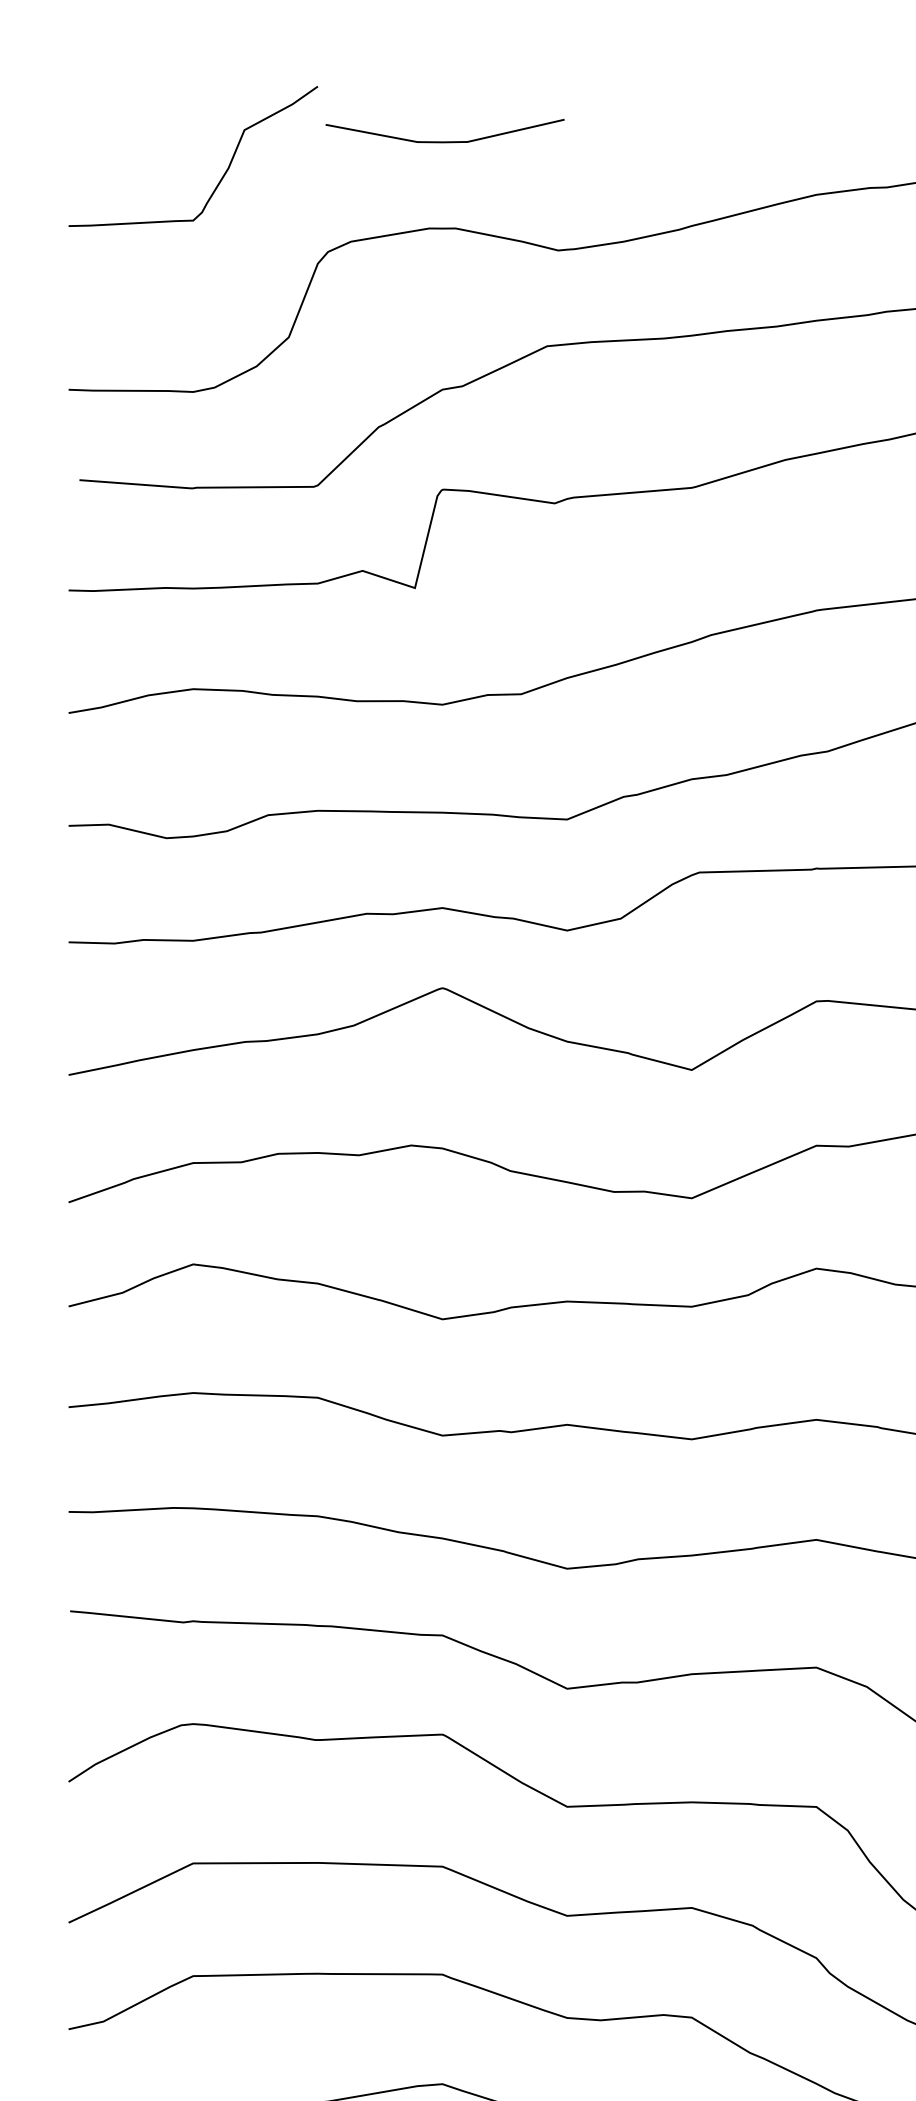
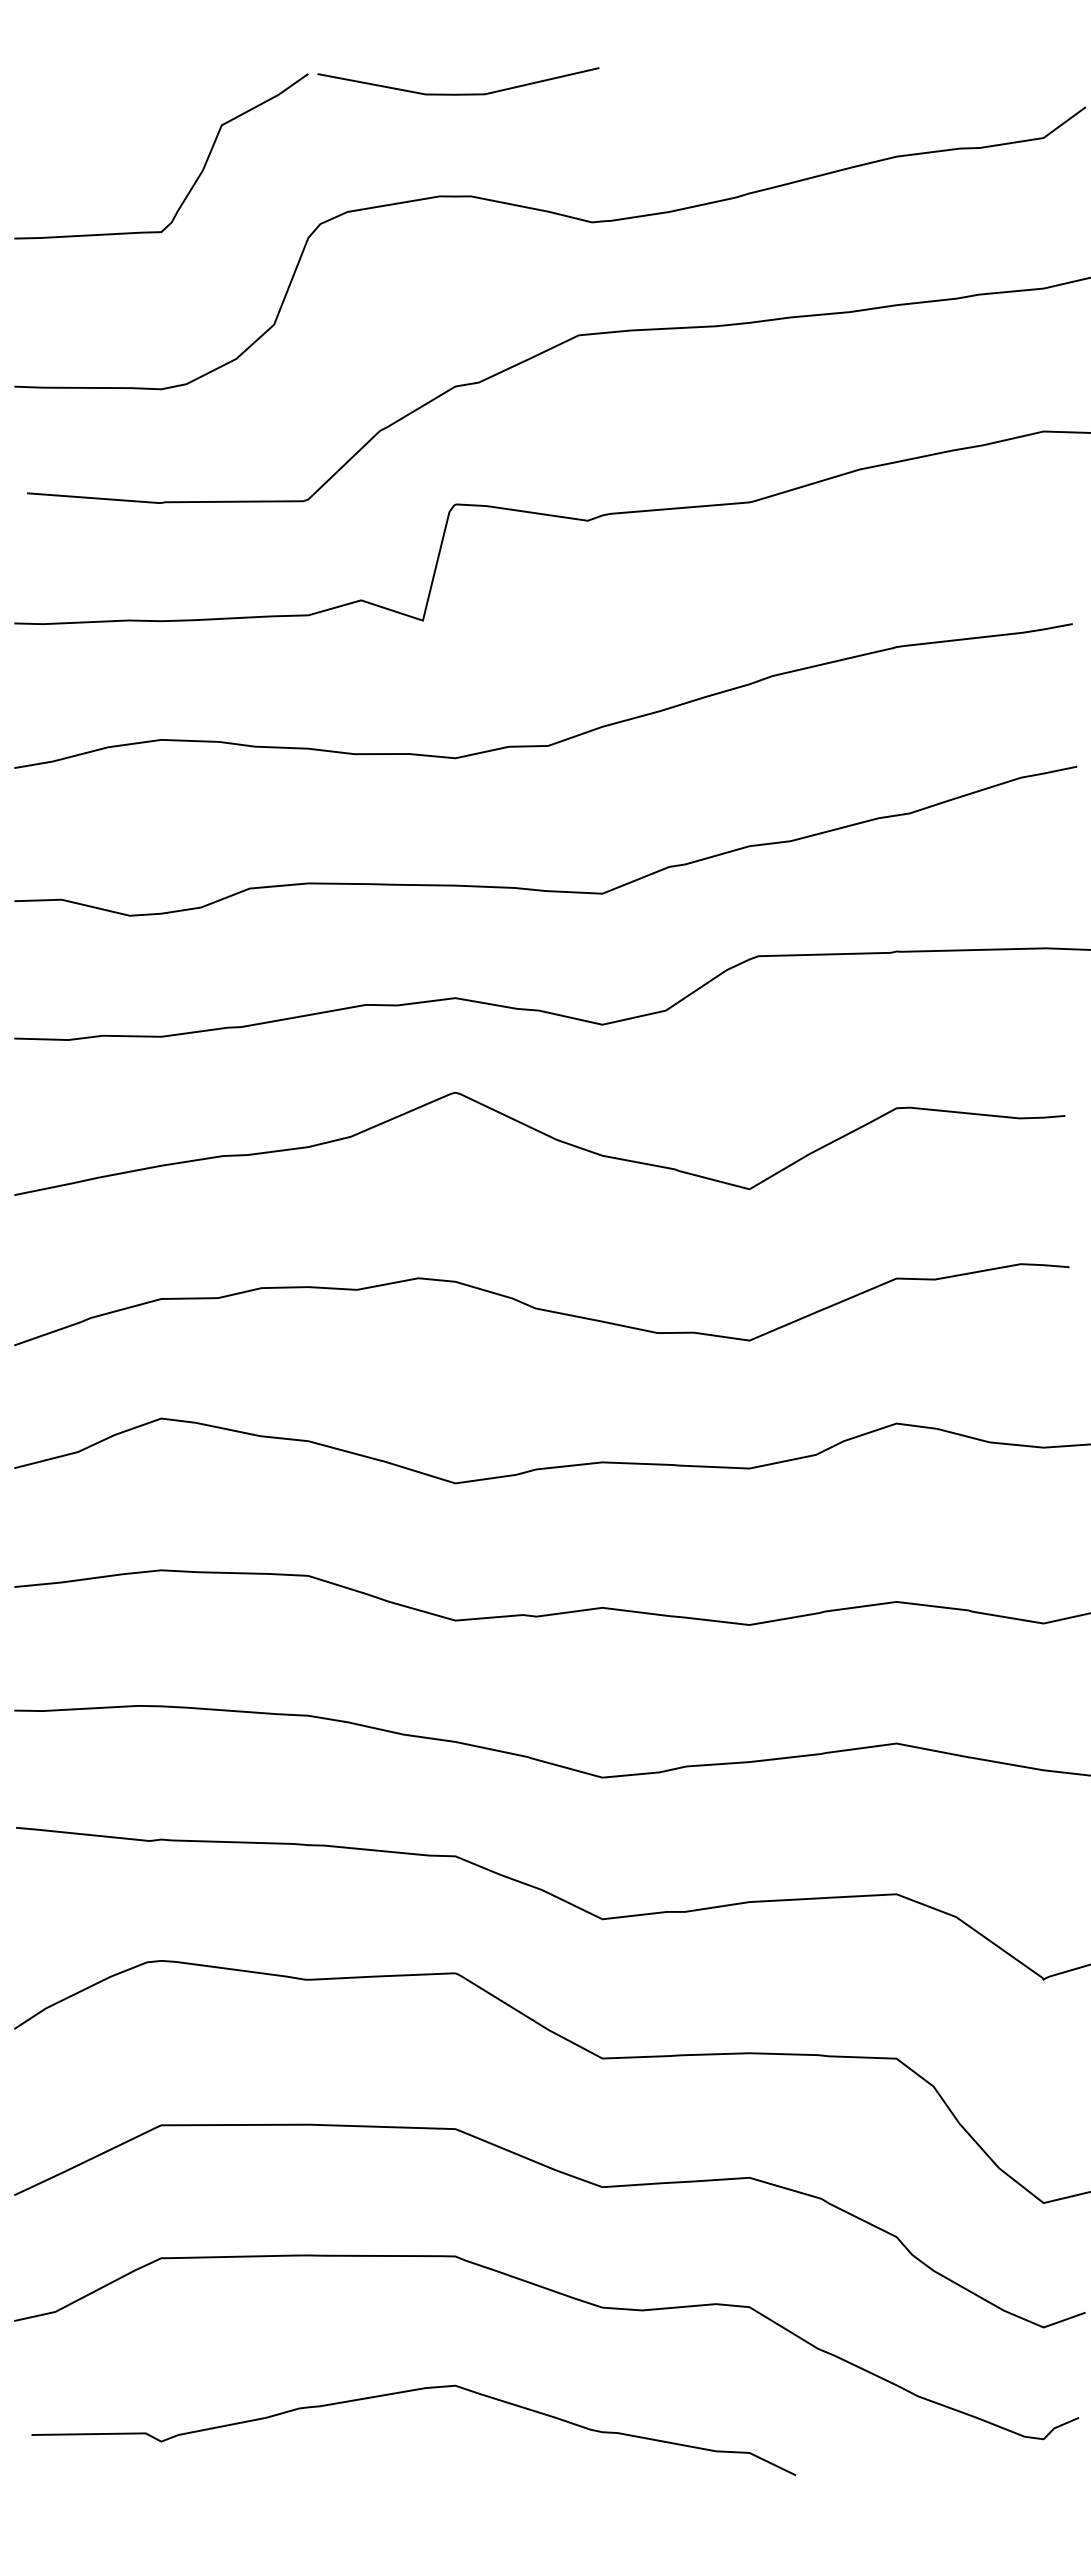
curve: (223, 175) -> (196, 178), moved

